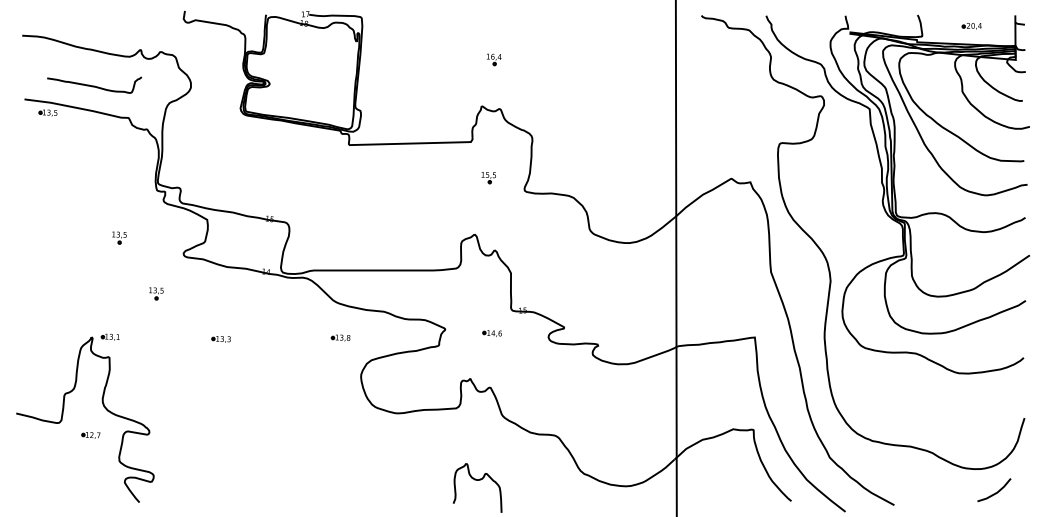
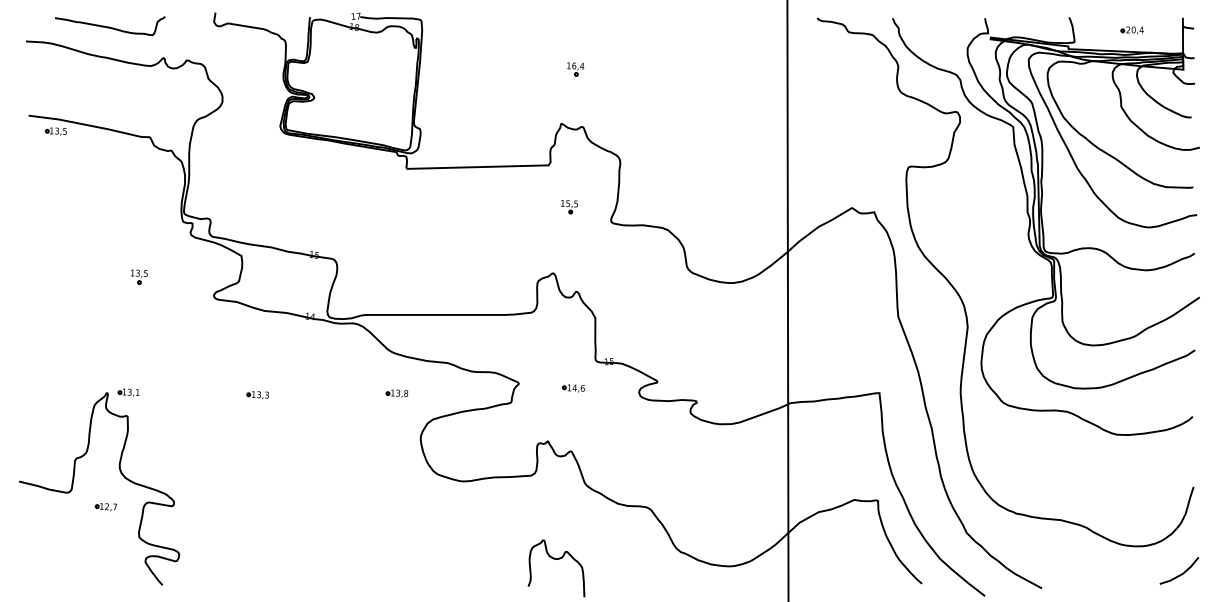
curve: (93, 85) -> (109, 26), moved
part: (156, 293) -> (182, 341), removed
line: (996, 491) -> (1182, 572), moved

